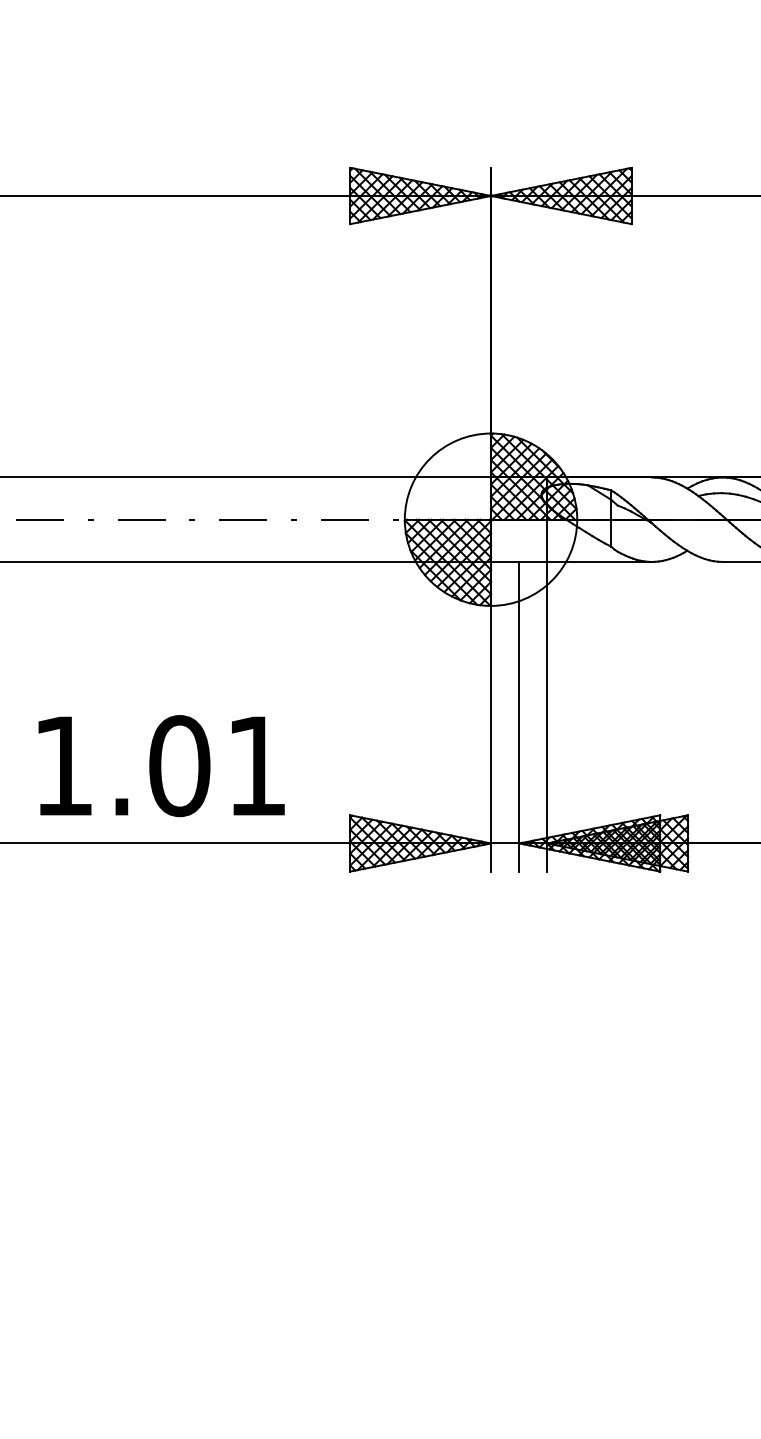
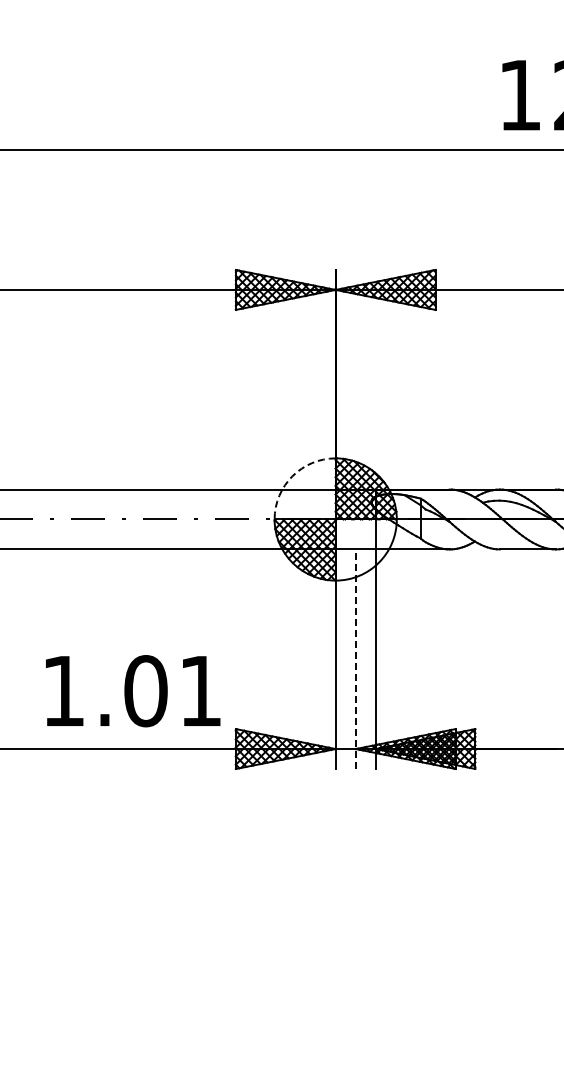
arc: (430, 459) -> (292, 476), solid -> dashed
line: (518, 717) -> (355, 659), solid -> dashed
text: (162, 766) -> (133, 691), moved

